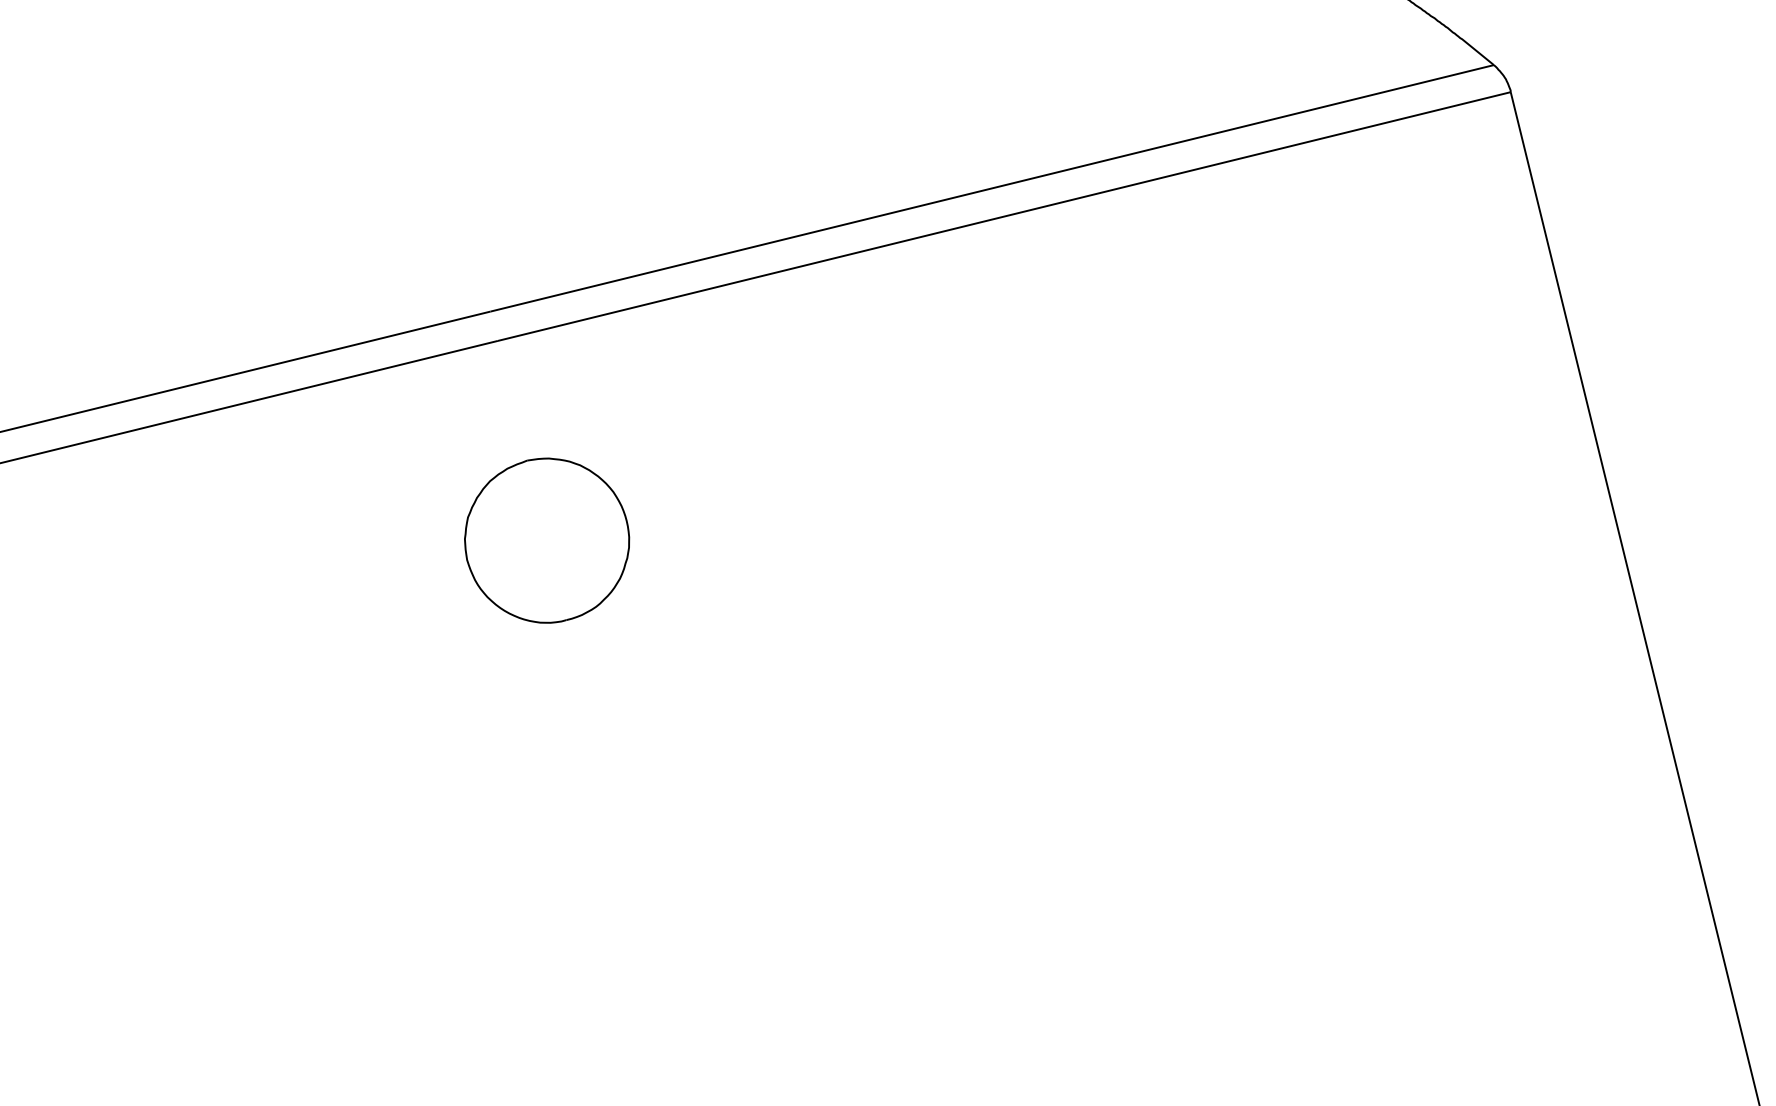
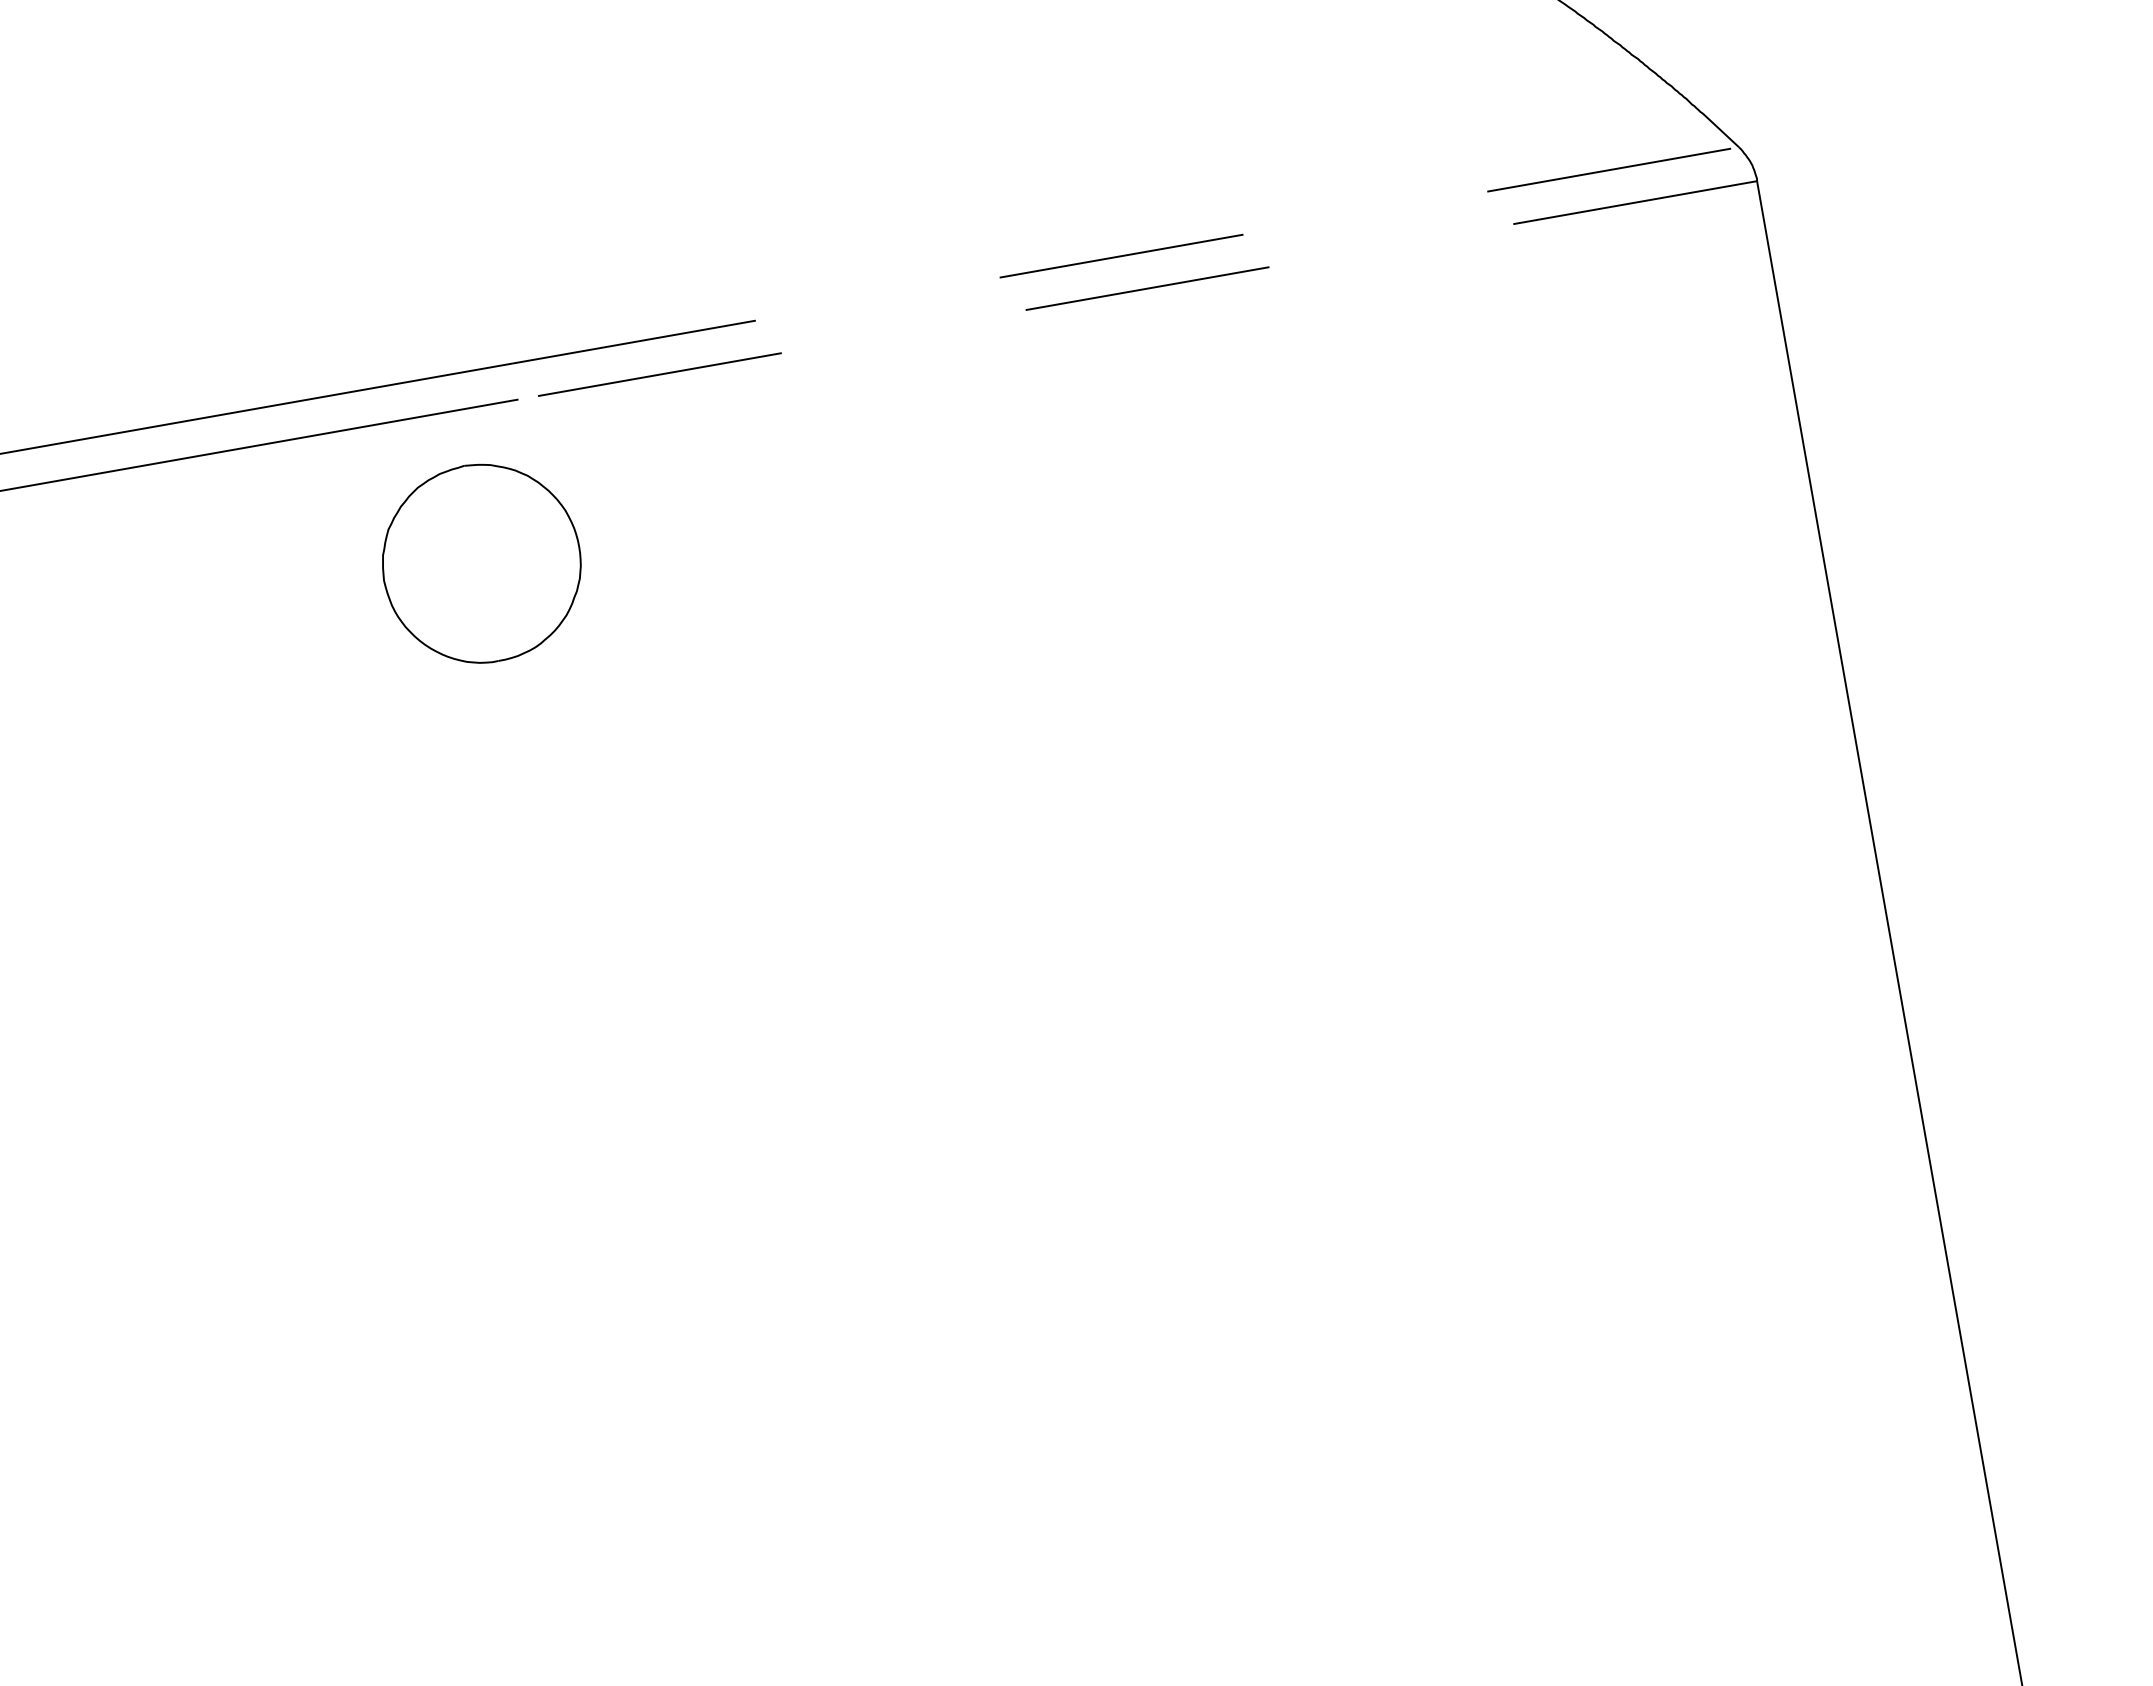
line: (992, 188) -> (1125, 255), solid -> dashed
line: (1004, 216) -> (1137, 290), solid -> dashed
part: (546, 540) -> (481, 563), moved

